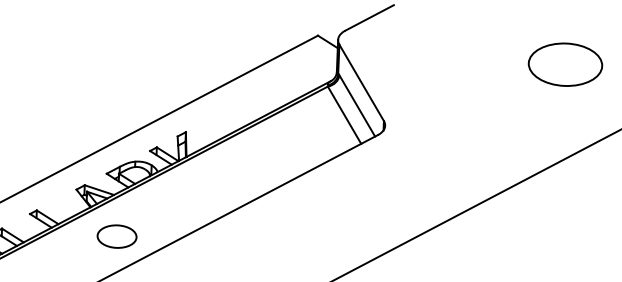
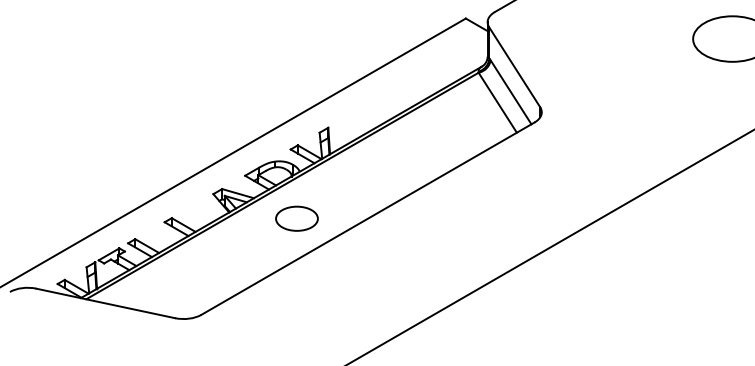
part: (116, 236) -> (296, 218), moved

